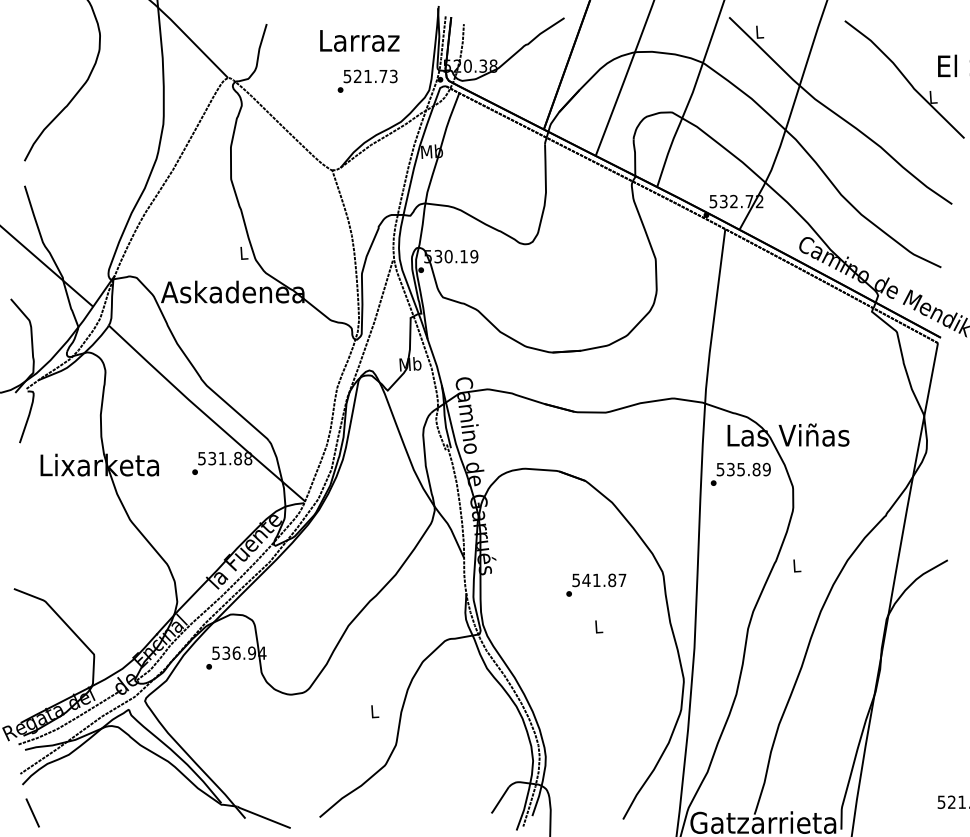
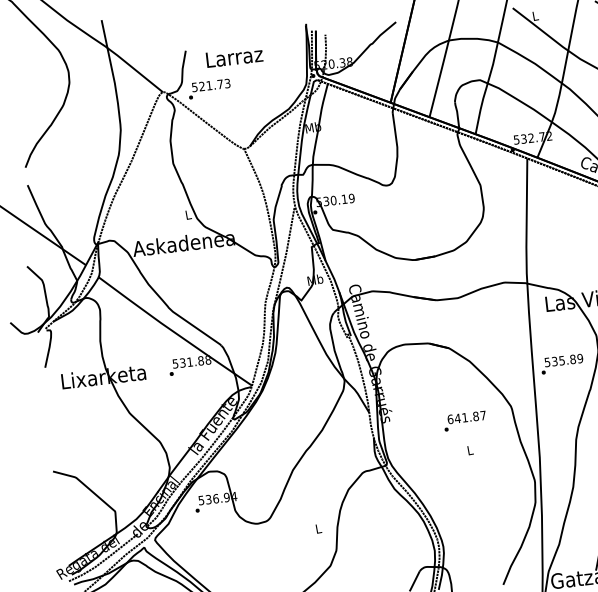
text: (359, 40) -> (234, 56), moved
text: (367, 80) -> (209, 88), moved
text: (740, 473) -> (561, 363), moved
text: (576, 580) -> (450, 419), 541.87 -> 641.87

